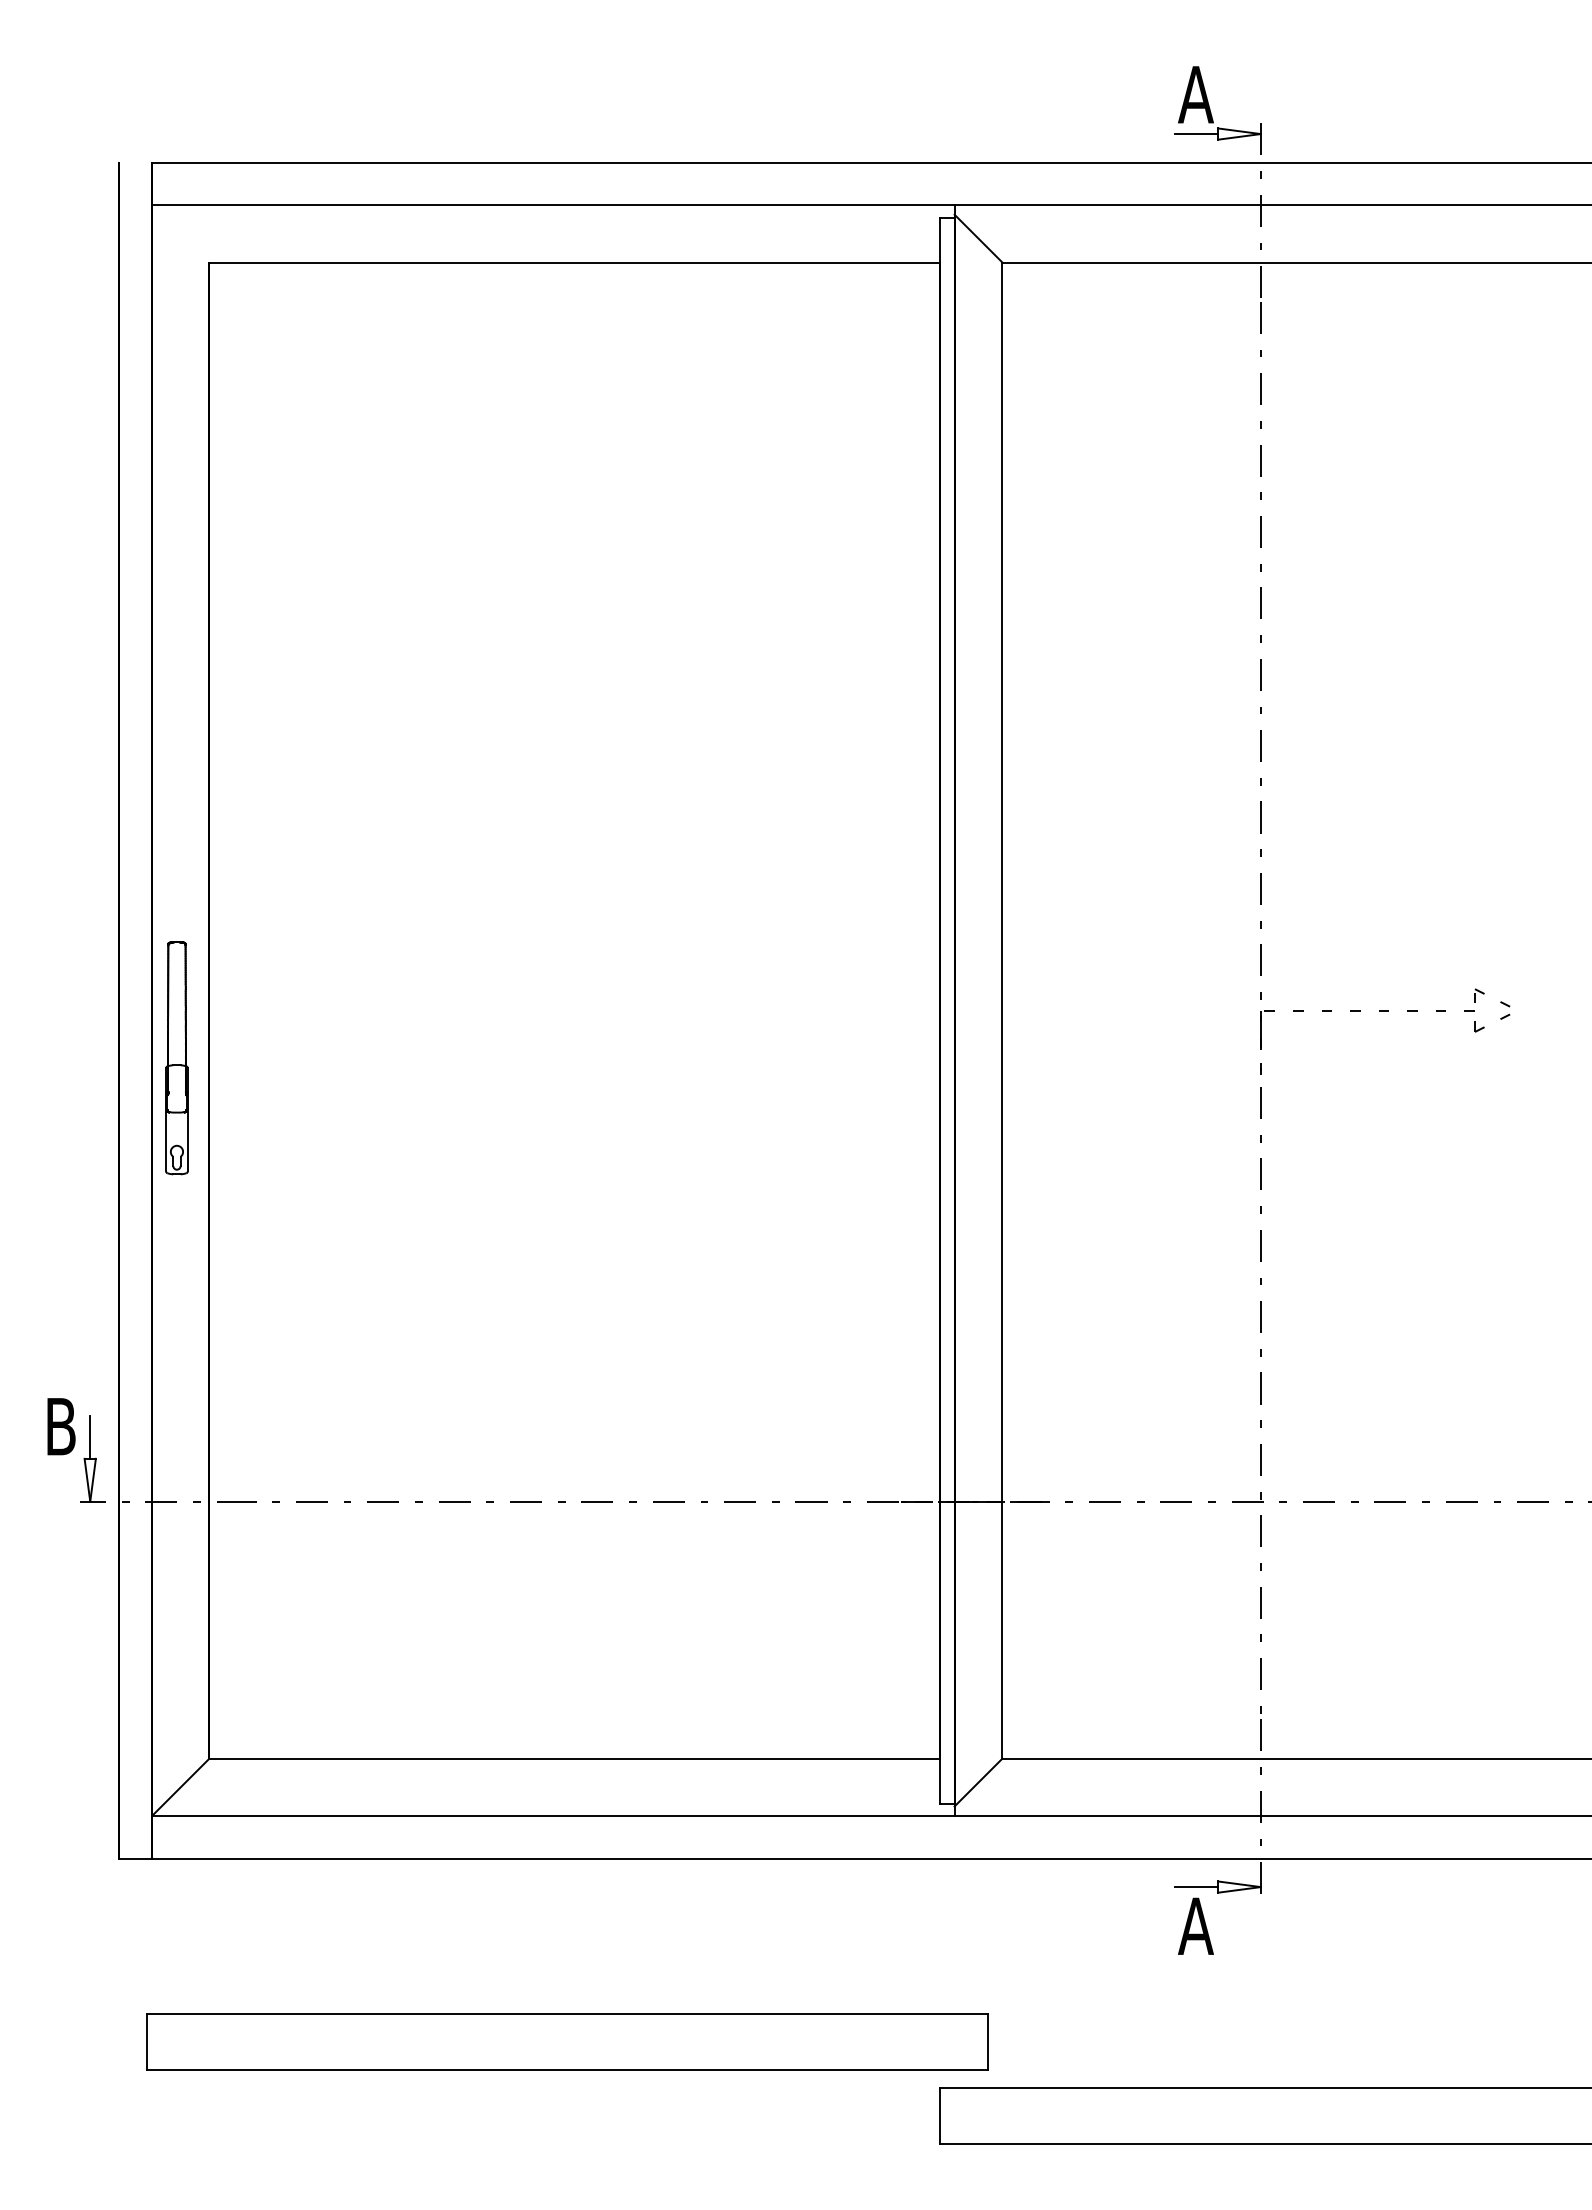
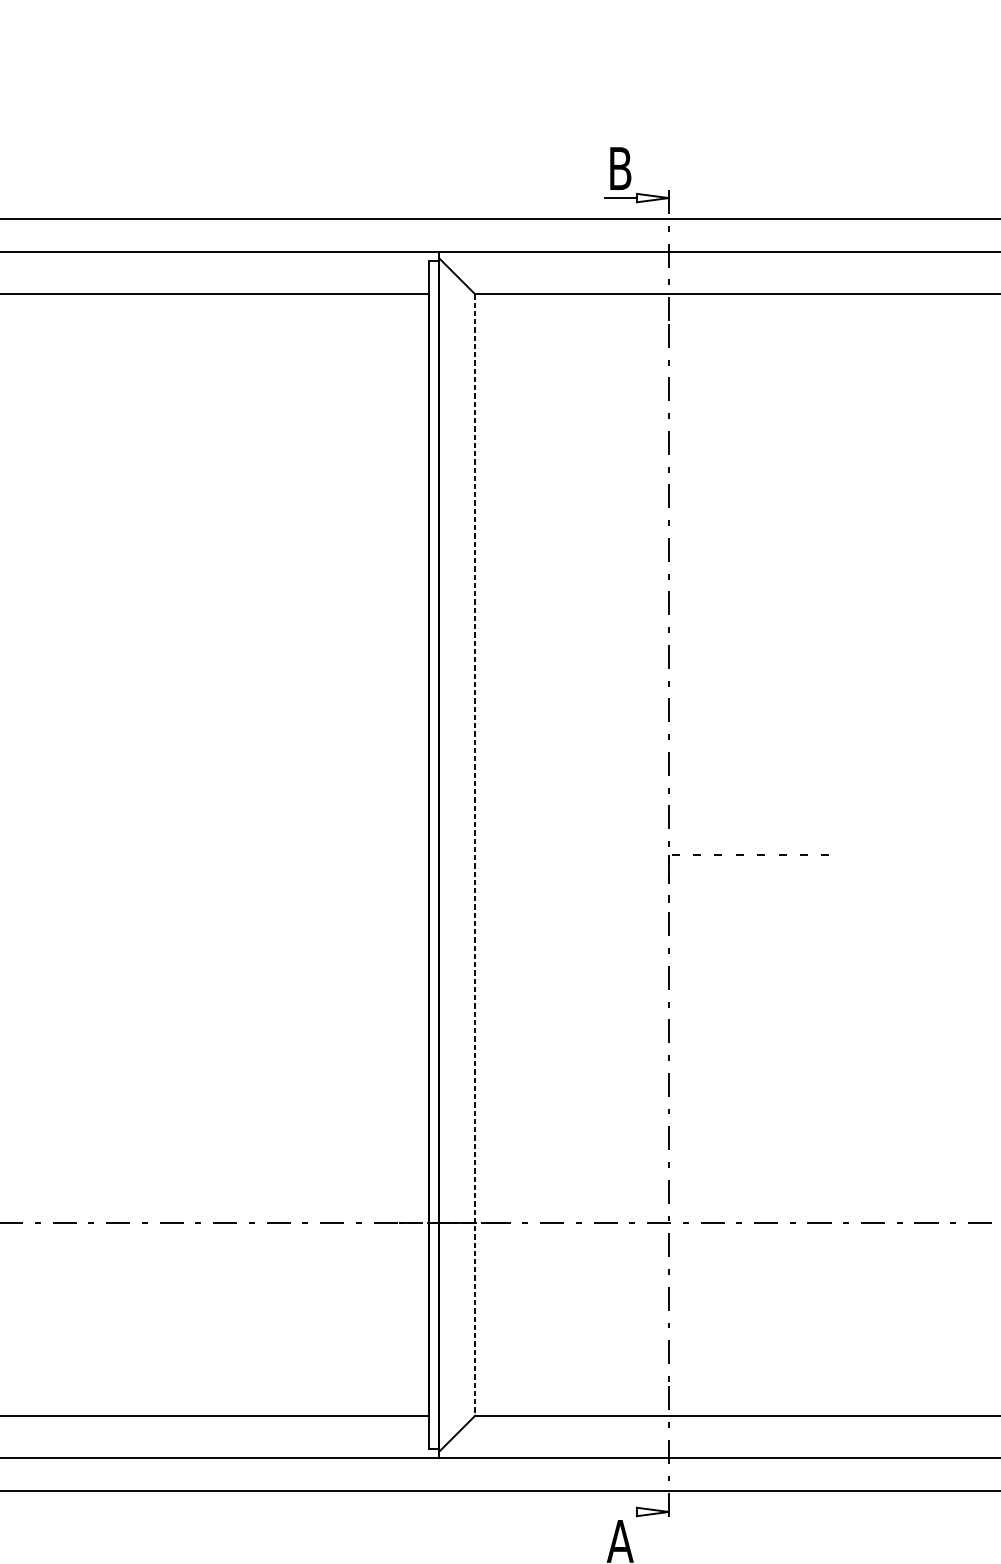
text: (1195, 94) -> (619, 168), A -> B
part: (1500, 1002) -> (848, 848), removed
line: (1002, 1011) -> (475, 855), solid -> dashed
line: (1196, 1887) -> (620, 1512), removed

